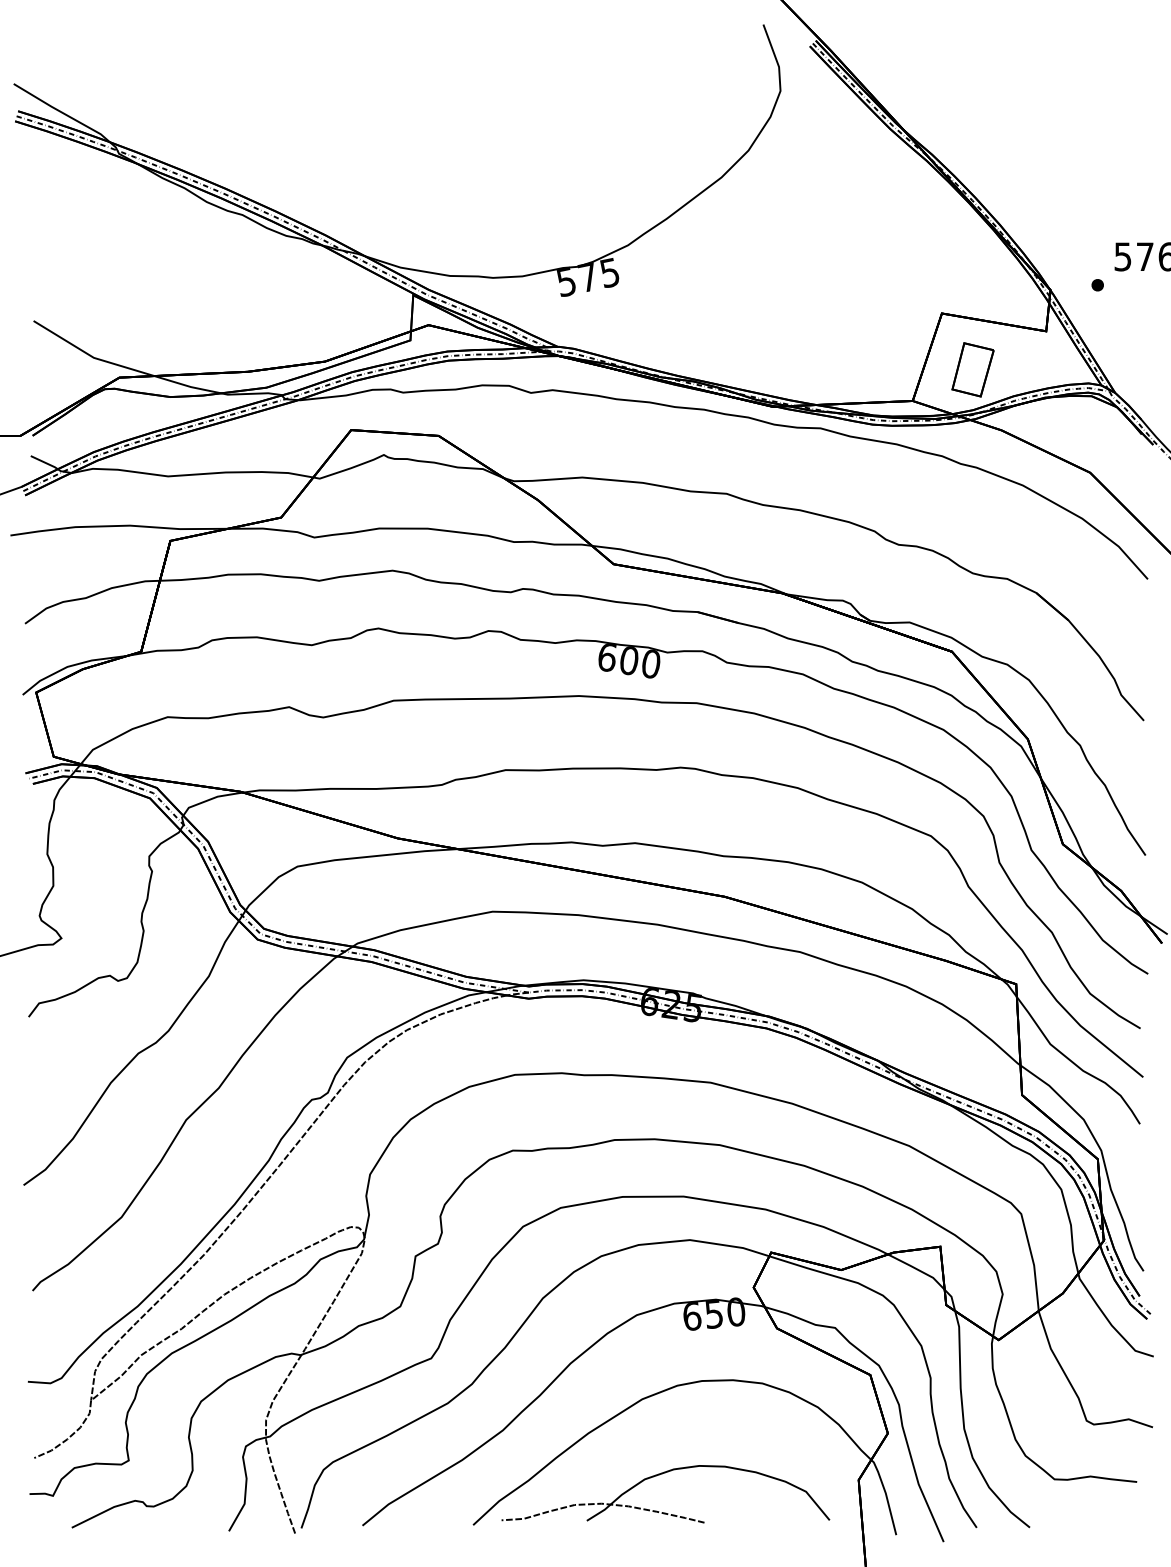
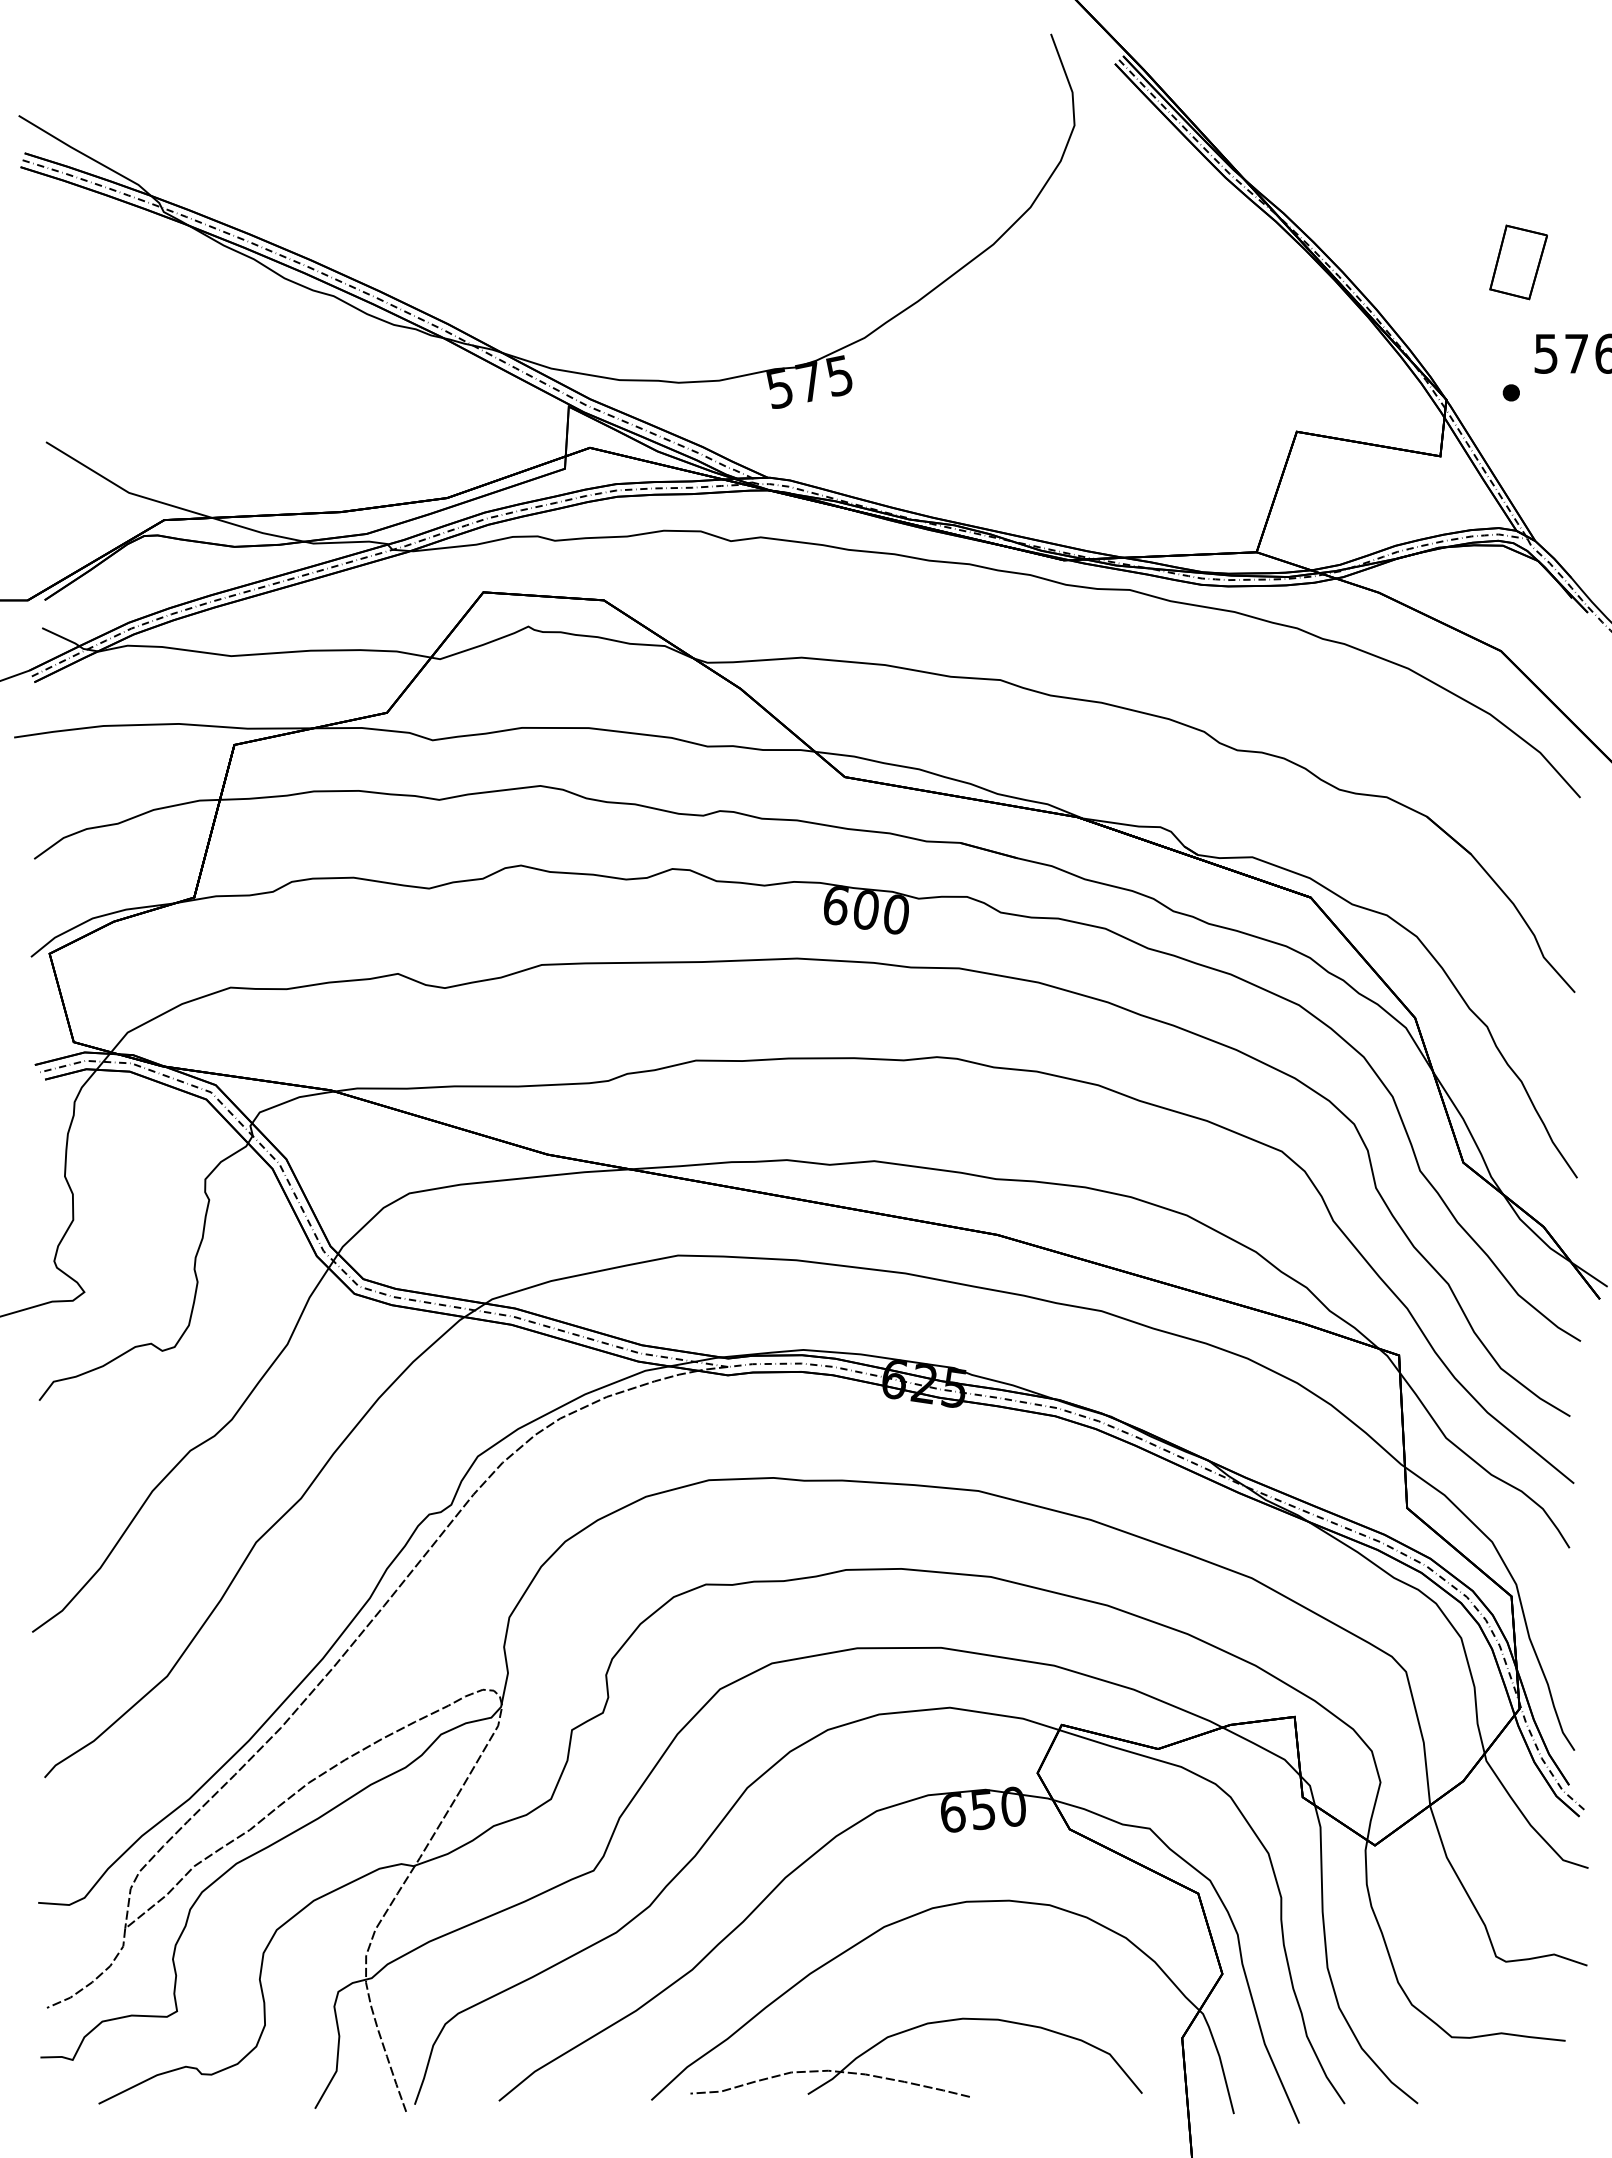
part: (972, 369) -> (1518, 262), moved

